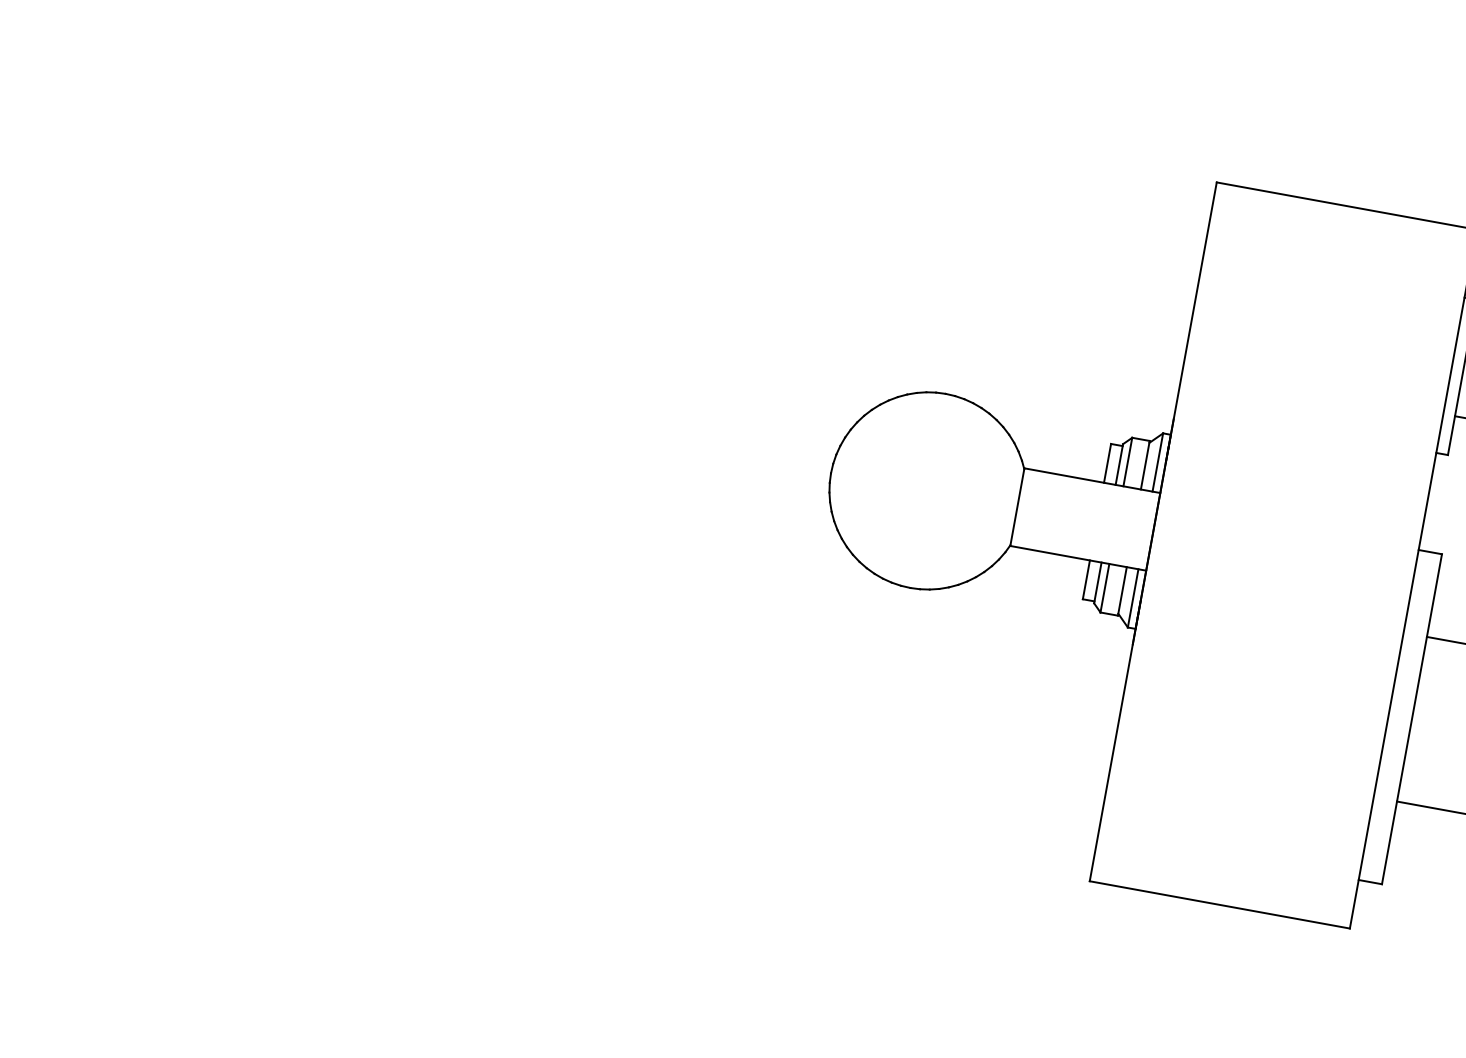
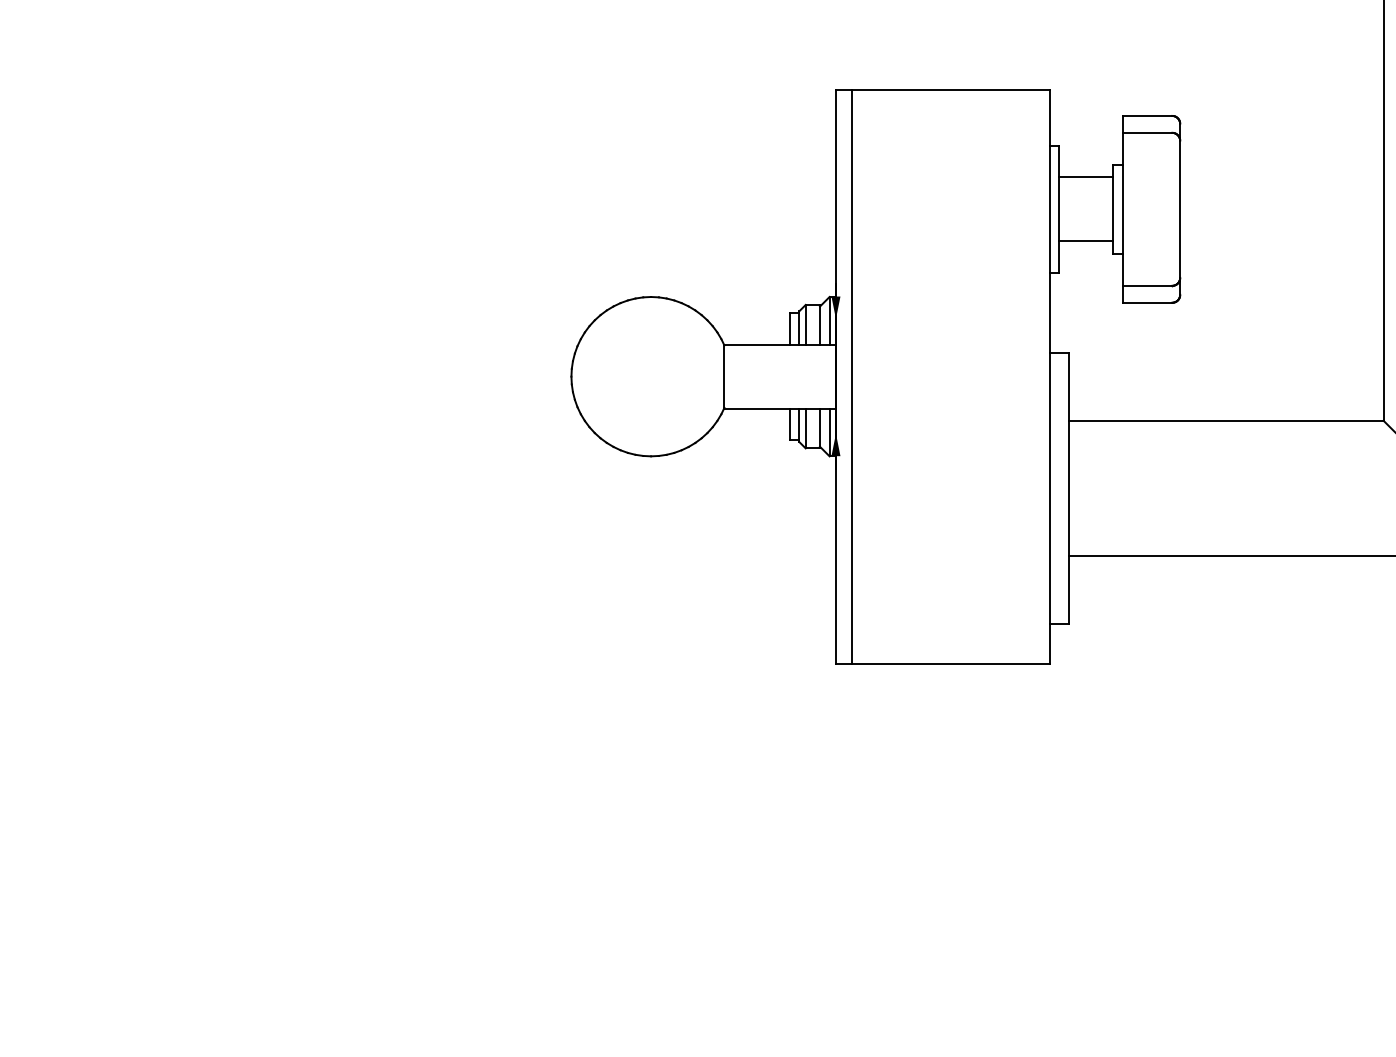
fill: (1168, 447) -> (835, 307), added
line: (1172, 535) -> (851, 376), added
fill: (1137, 614) -> (835, 444), added

